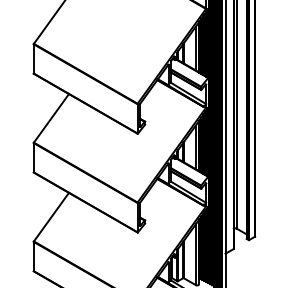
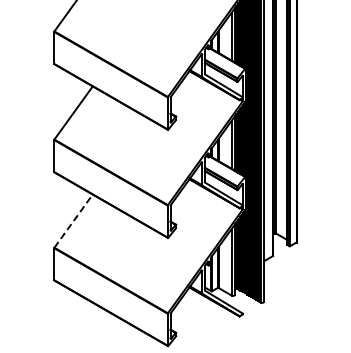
line: (51, 217) -> (73, 221), solid -> dashed

